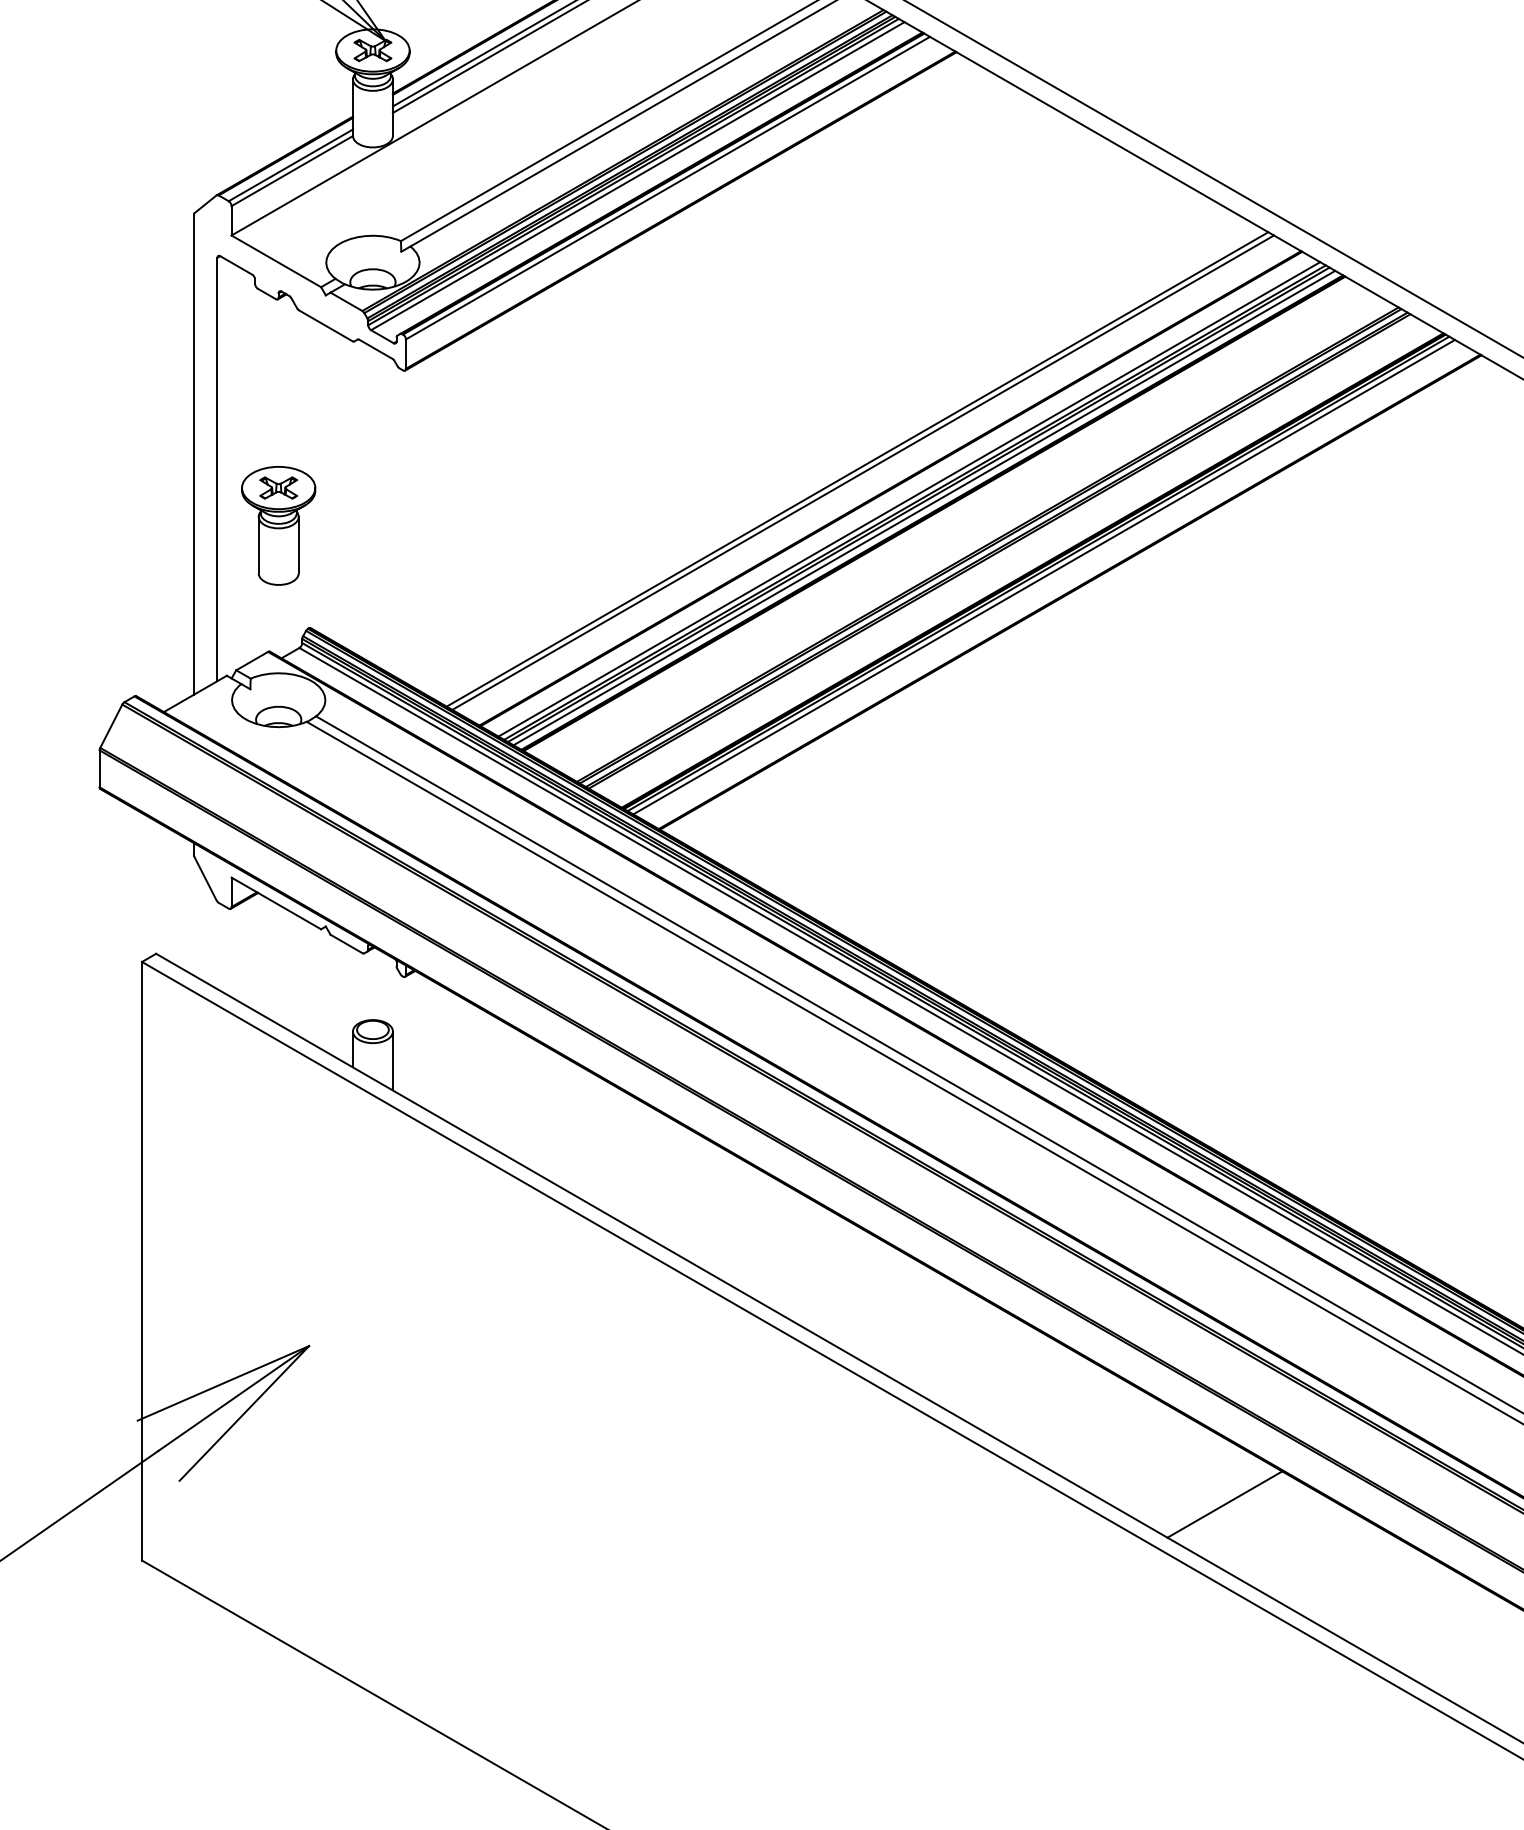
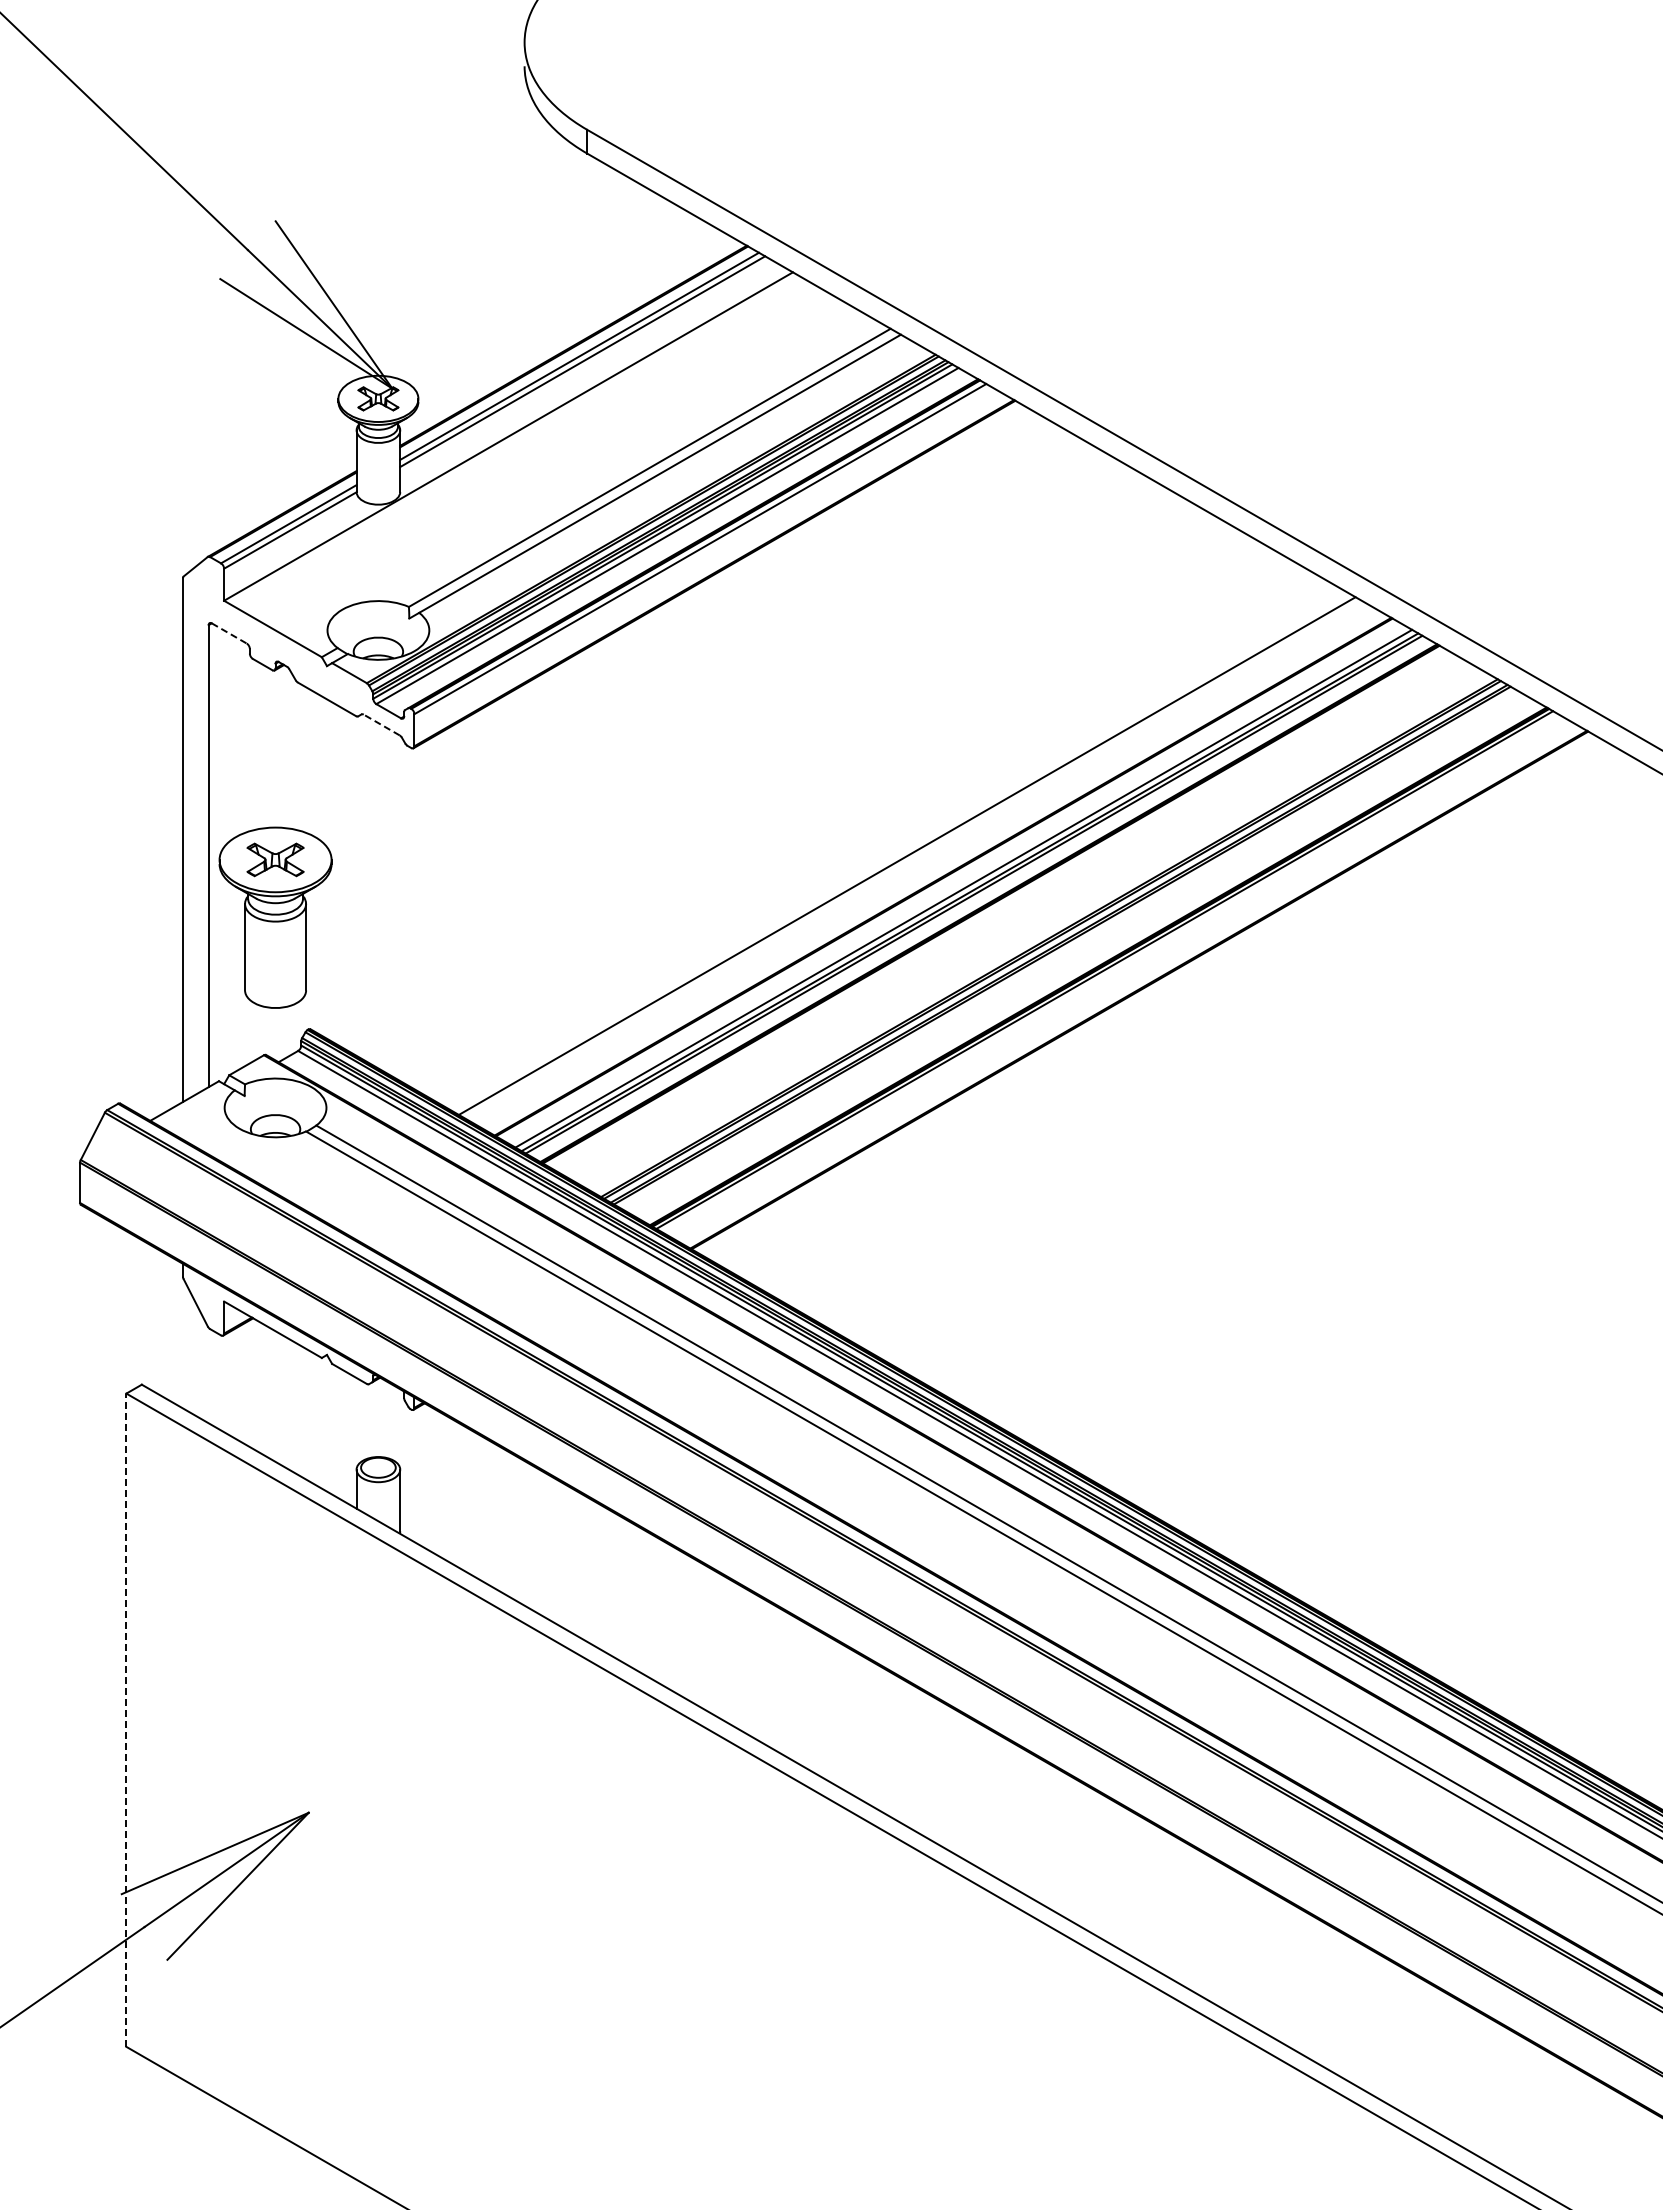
line: (236, 265) -> (229, 633), solid -> dashed
line: (375, 349) -> (381, 725), solid -> dashed
line: (863, 472) -> (913, 859), removed
line: (923, 508) -> (979, 898), removed
part: (278, 525) -> (275, 917), size x1.4
line: (1043, 577) -> (1110, 973), removed
line: (142, 1261) -> (126, 1720), solid -> dashed
line: (1224, 1504) -> (1307, 1985), removed

